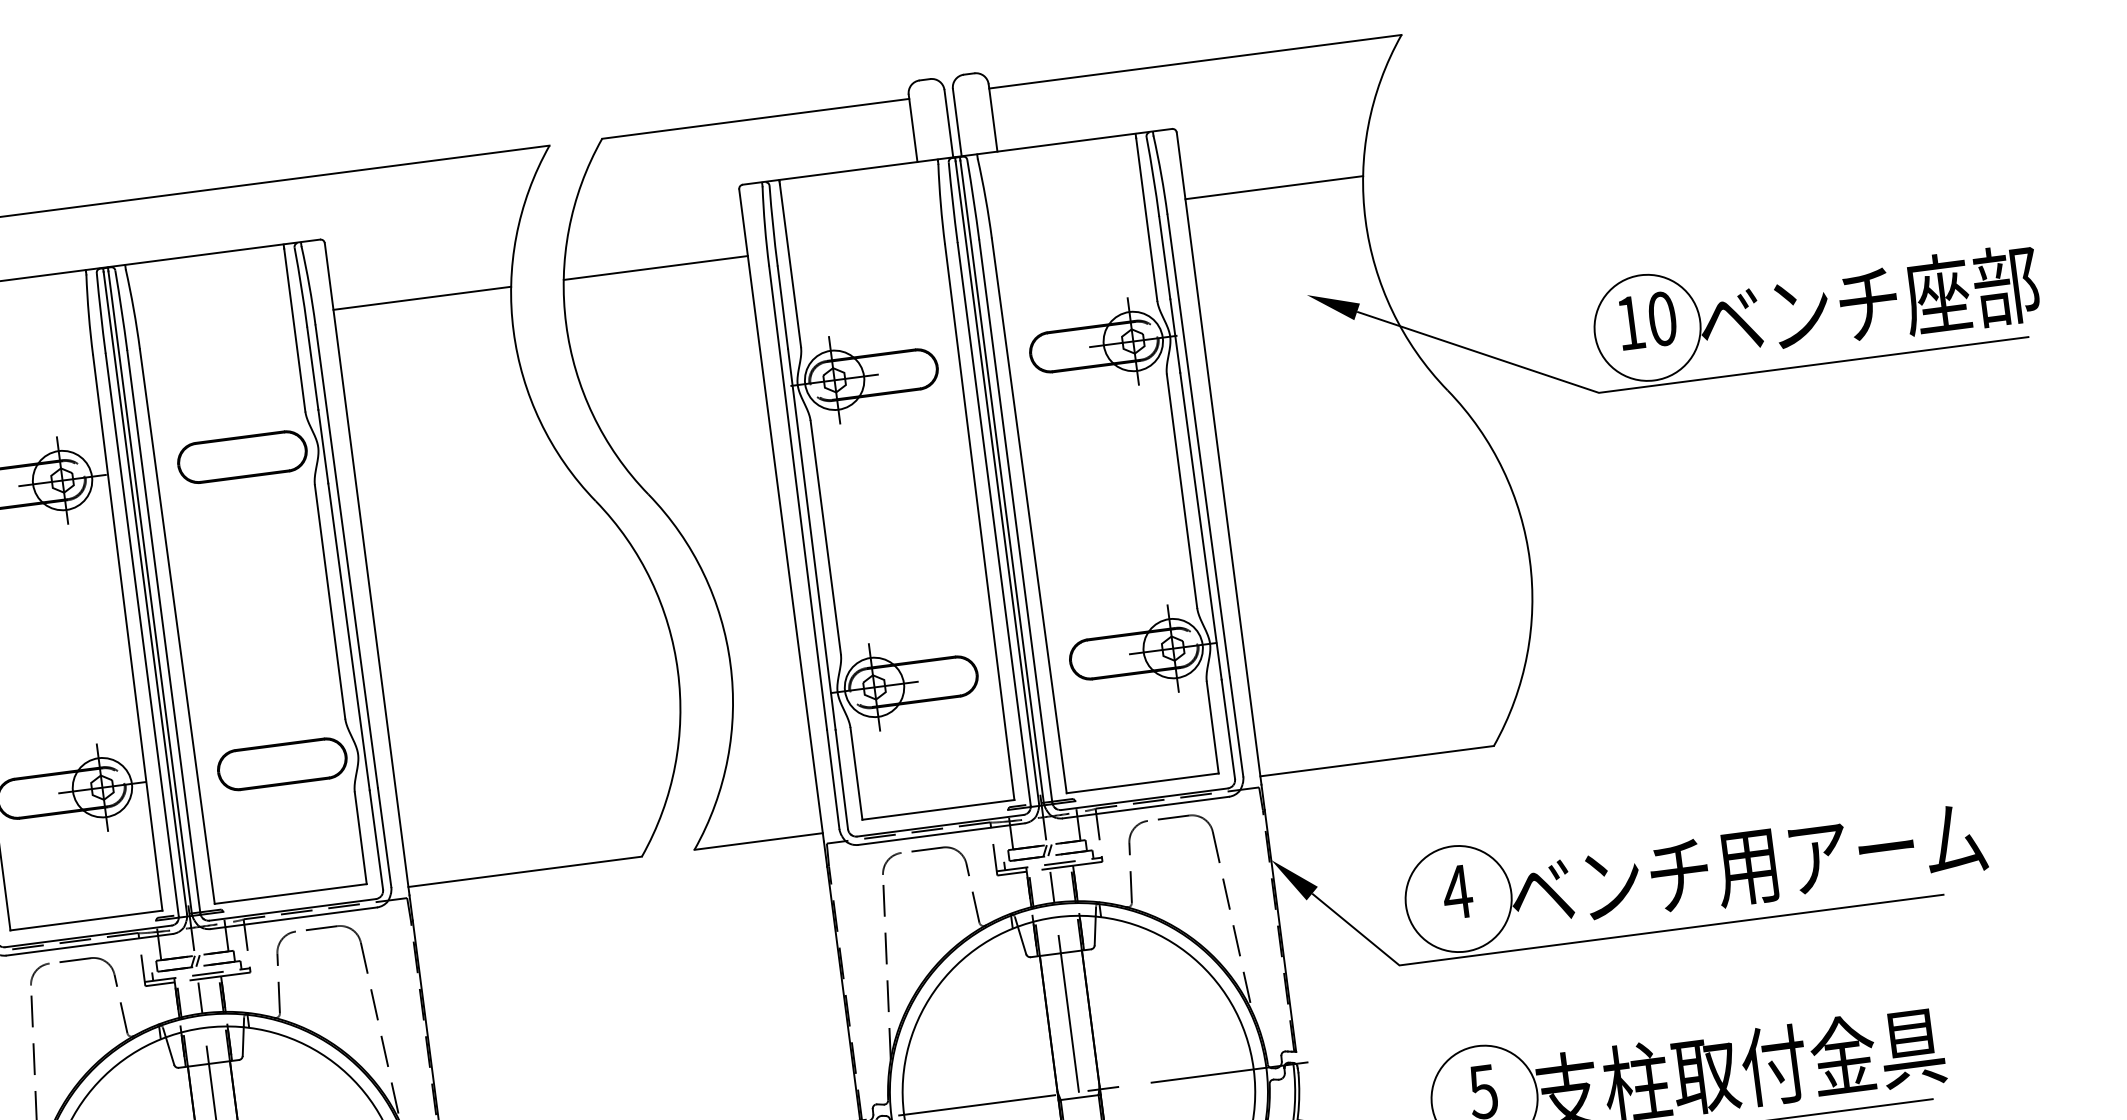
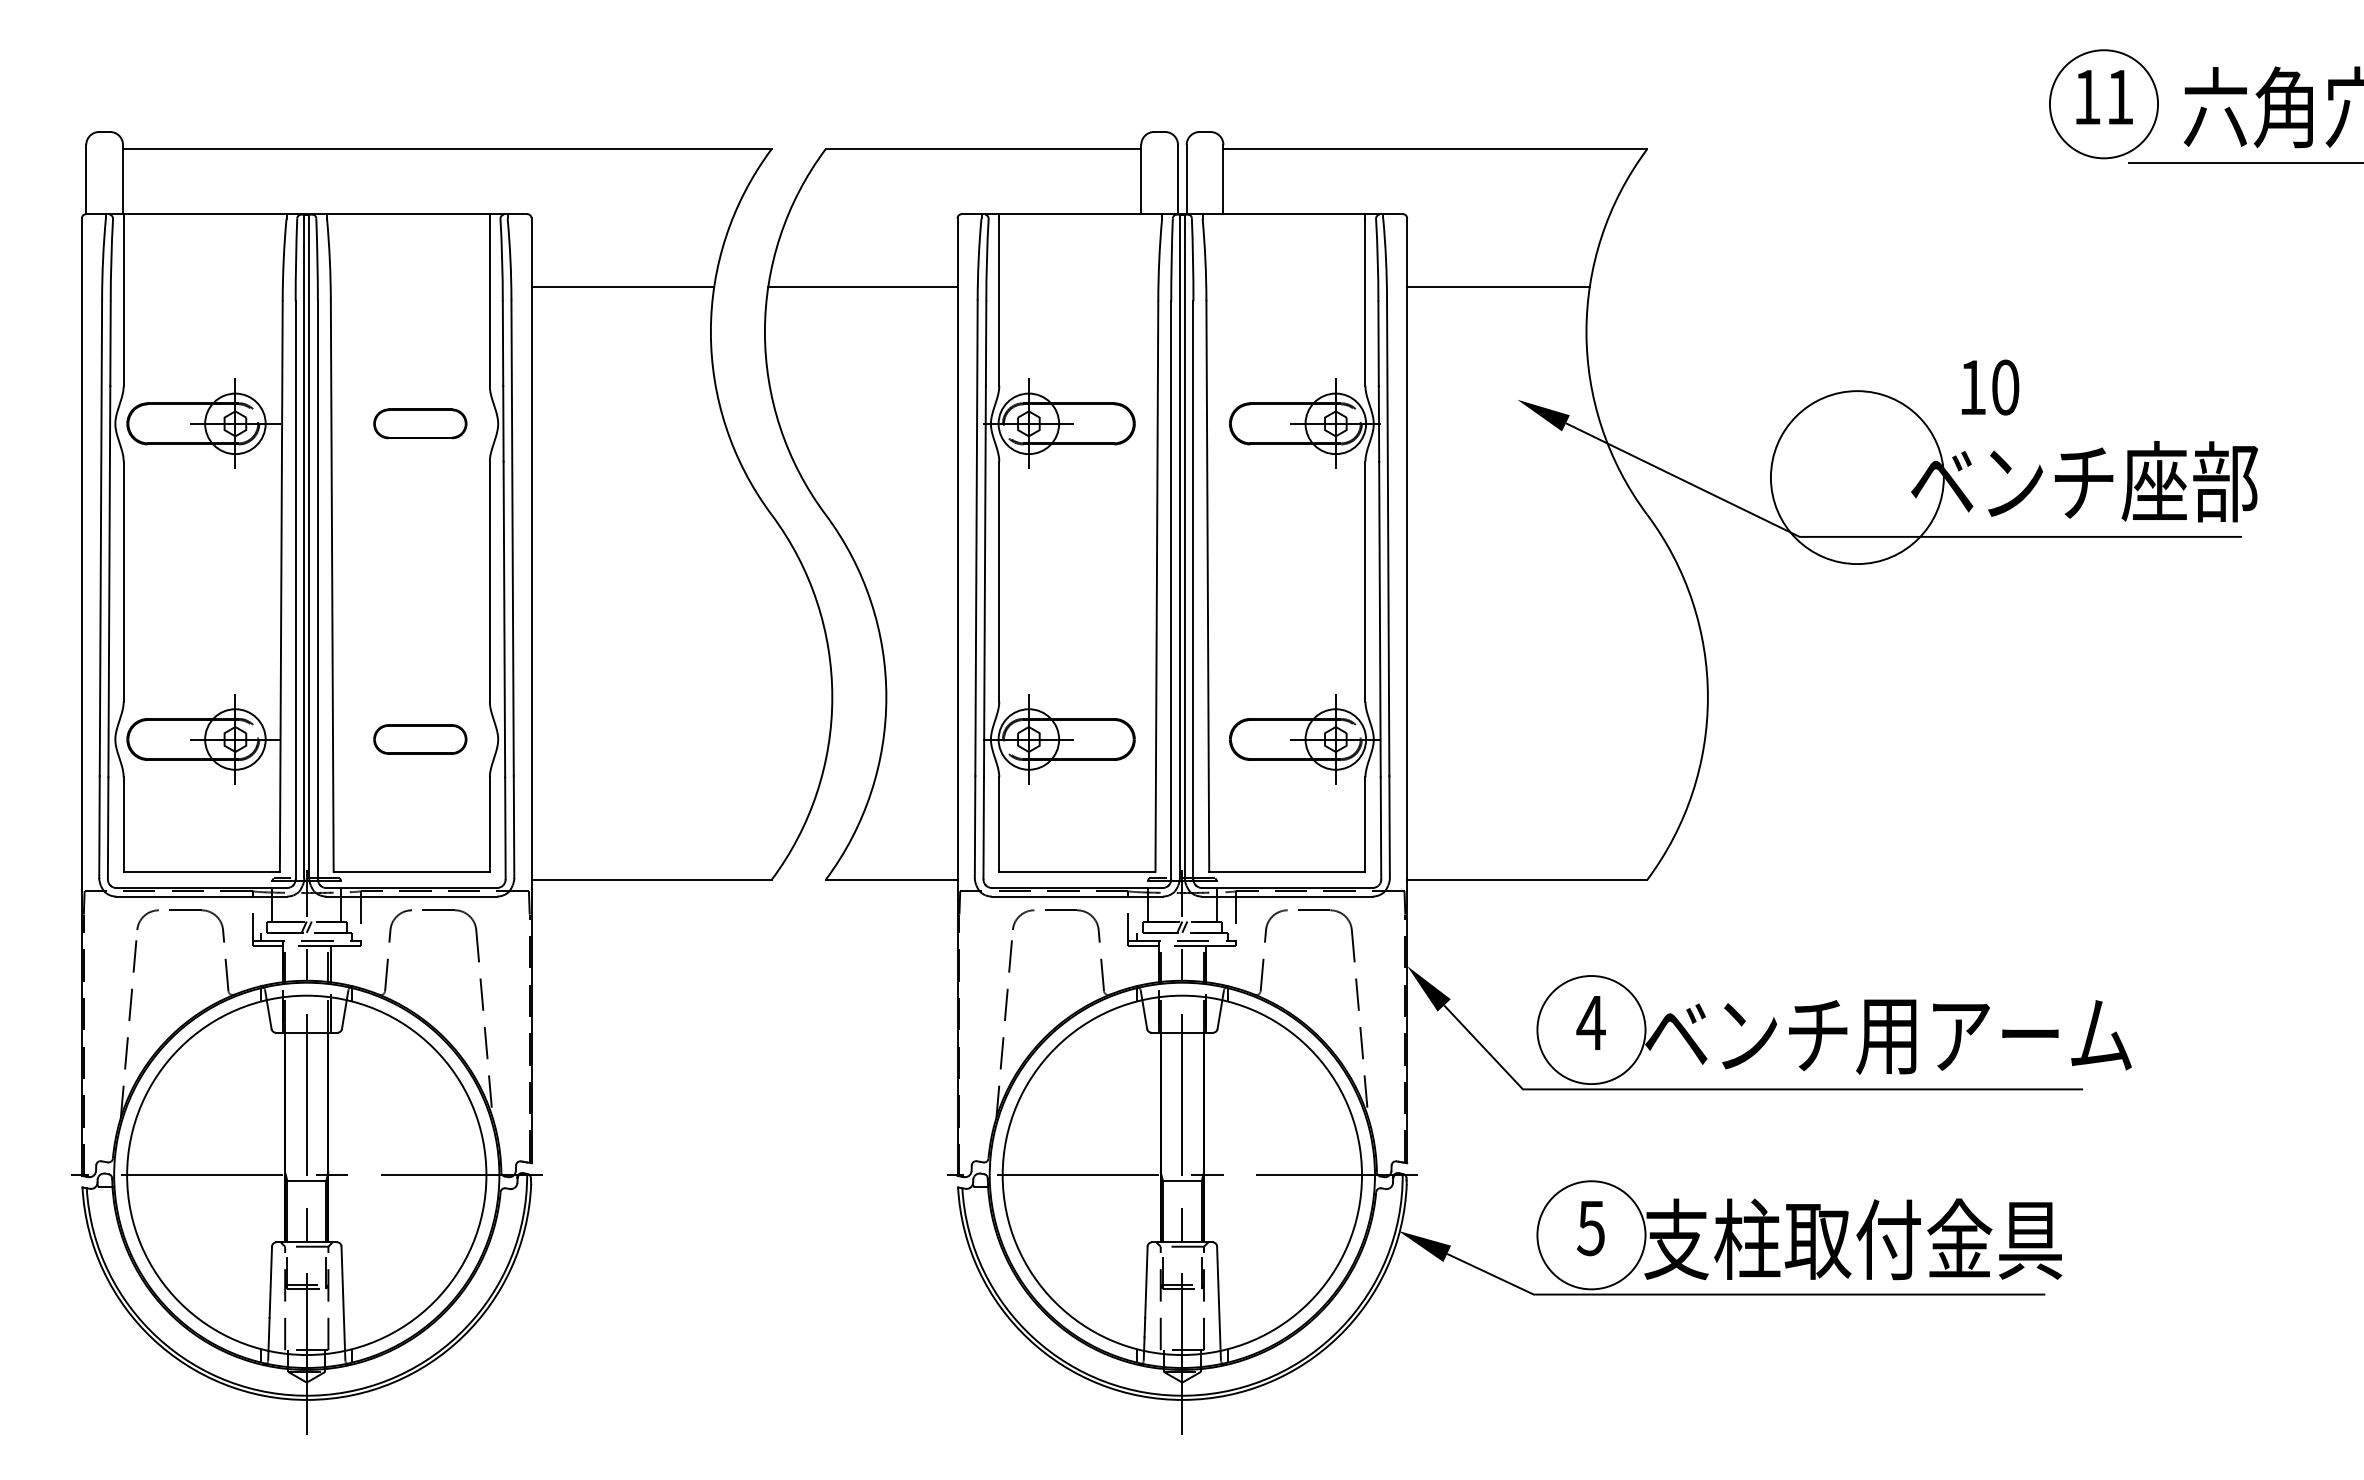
text: (1647, 320) -> (1990, 387), moved
circle: (1647, 327) -> (1857, 477), size x1.6
part: (242, 456) -> (420, 423), size x0.7
part: (282, 764) -> (420, 739), size x0.7

